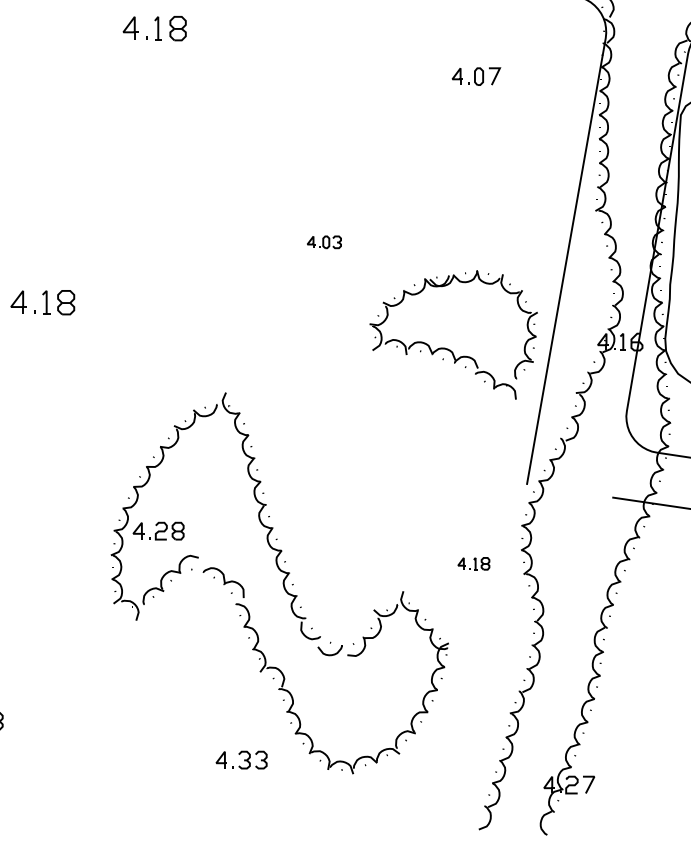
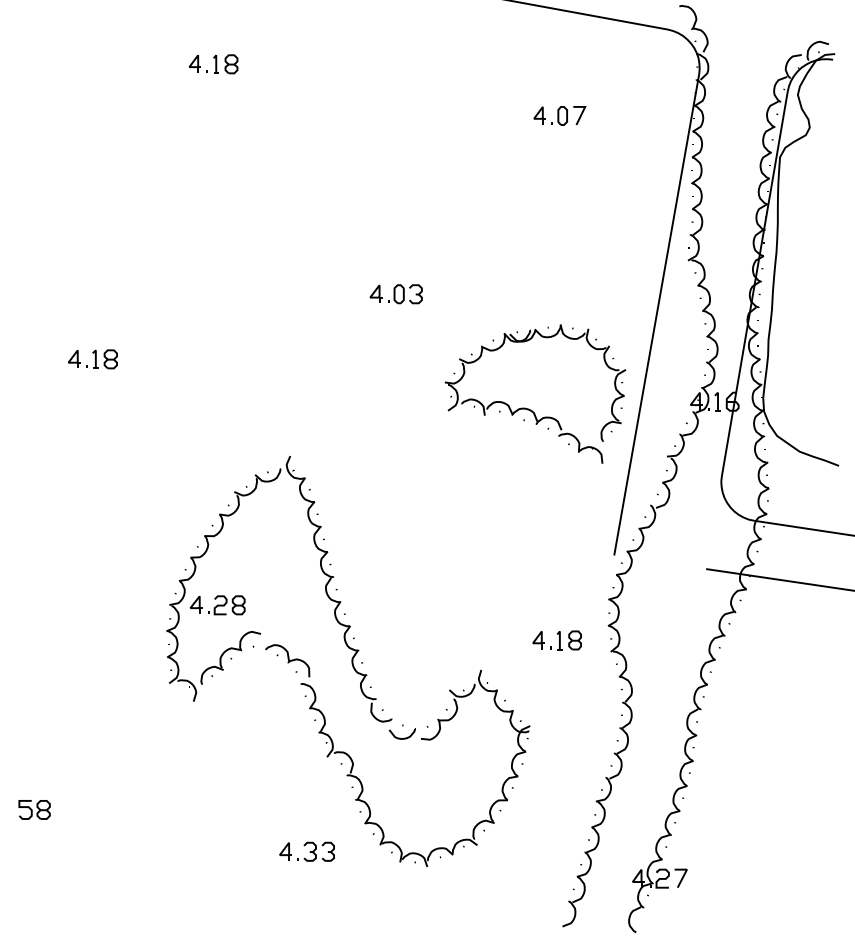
part: (154, 28) -> (213, 64), size x0.71
part: (323, 242) -> (395, 294), size x1.43
part: (42, 302) -> (92, 359), size x0.71
part: (473, 563) -> (556, 640), size x1.43

